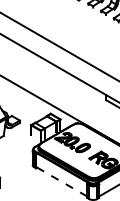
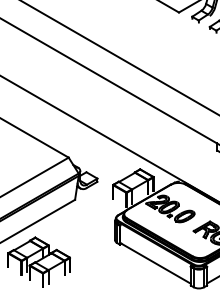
line: (61, 181) -> (155, 263), dashed -> solid

